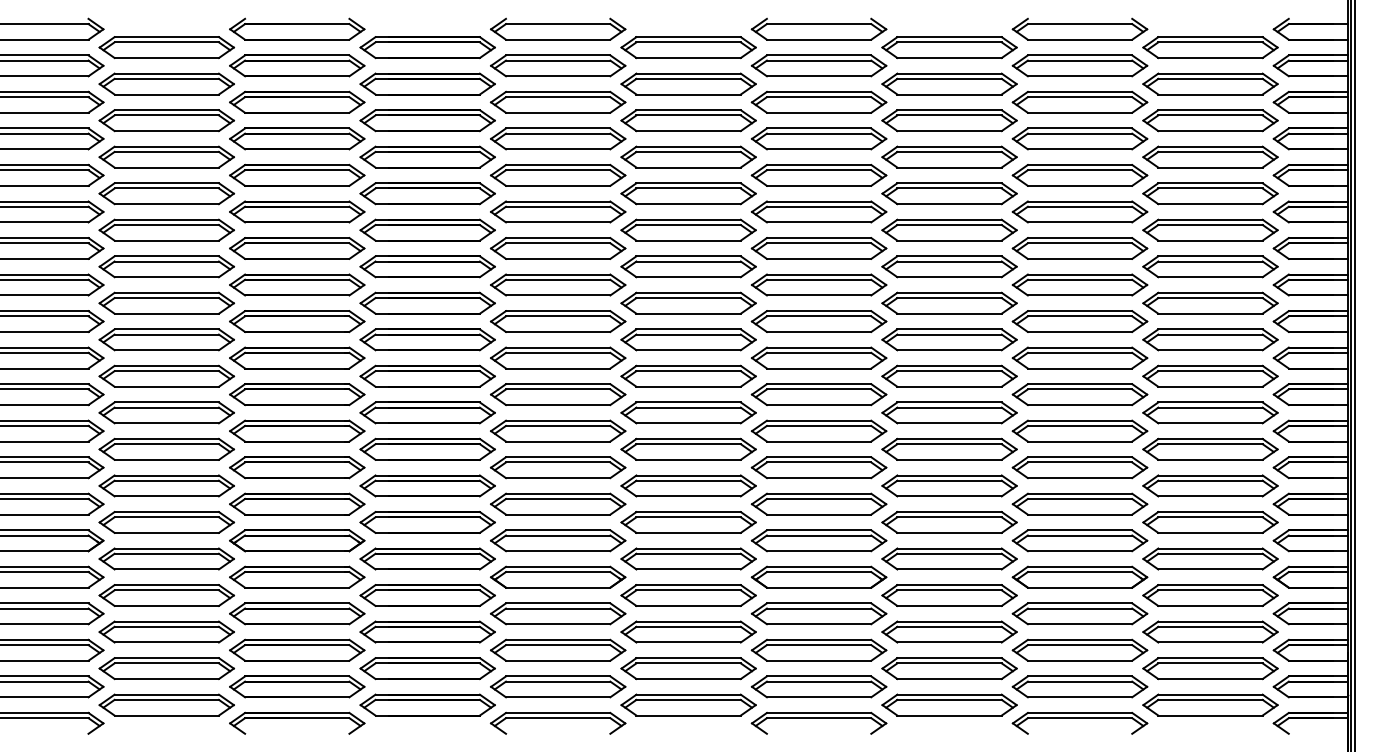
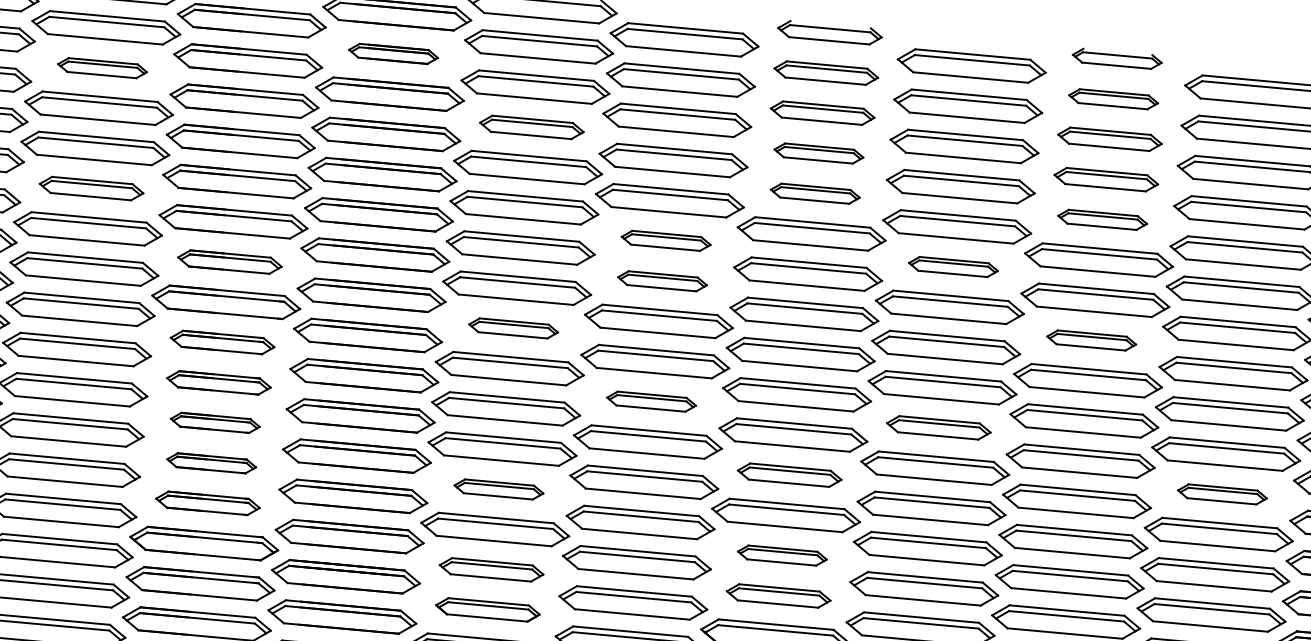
part: (818, 28) -> (829, 31), size x0.7
part: (1079, 28) -> (1116, 58), size x0.6
part: (818, 65) -> (825, 72), size x0.7
part: (1079, 65) -> (1113, 98), size x0.6
part: (427, 83) -> (393, 53), size x0.6
part: (818, 101) -> (822, 112), size x0.7
part: (1079, 101) -> (1109, 138), size x0.7
part: (166, 120) -> (102, 67), size x0.6
part: (558, 138) -> (532, 126), size x0.7
part: (818, 138) -> (818, 153), size x0.6
part: (1079, 138) -> (1105, 179), size x0.7
part: (818, 175) -> (814, 193), size x0.6
part: (1079, 175) -> (1102, 219), size x0.6
part: (166, 229) -> (91, 187), size x0.7
part: (688, 229) -> (666, 240), size x0.6
part: (949, 229) -> (953, 266), size x0.6
part: (688, 266) -> (662, 280), size x0.6
part: (297, 284) -> (230, 261), size x0.7
part: (1079, 284) -> (1091, 339), size x0.6
part: (558, 321) -> (513, 328), size x0.6
part: (297, 357) -> (222, 341), size x0.7
part: (688, 375) -> (651, 400), size x0.6
part: (949, 375) -> (938, 427), size x0.7
part: (297, 394) -> (219, 382), size x0.7
part: (1210, 412) -> (1222, 493), size x0.6
part: (297, 430) -> (215, 422), size x0.6
part: (818, 430) -> (789, 474), size x0.7
part: (297, 467) -> (211, 463), size x0.6
part: (558, 467) -> (499, 489), size x0.6
part: (297, 503) -> (208, 502), size x0.7
part: (818, 503) -> (781, 554), size x0.6
part: (558, 540) -> (491, 569), size x0.7
part: (818, 540) -> (778, 595), size x0.7
part: (558, 576) -> (488, 609), size x0.7

